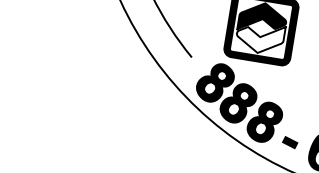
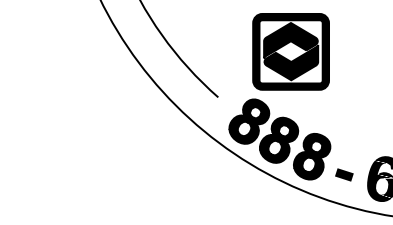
fill: (260, 37) -> (291, 62), added

